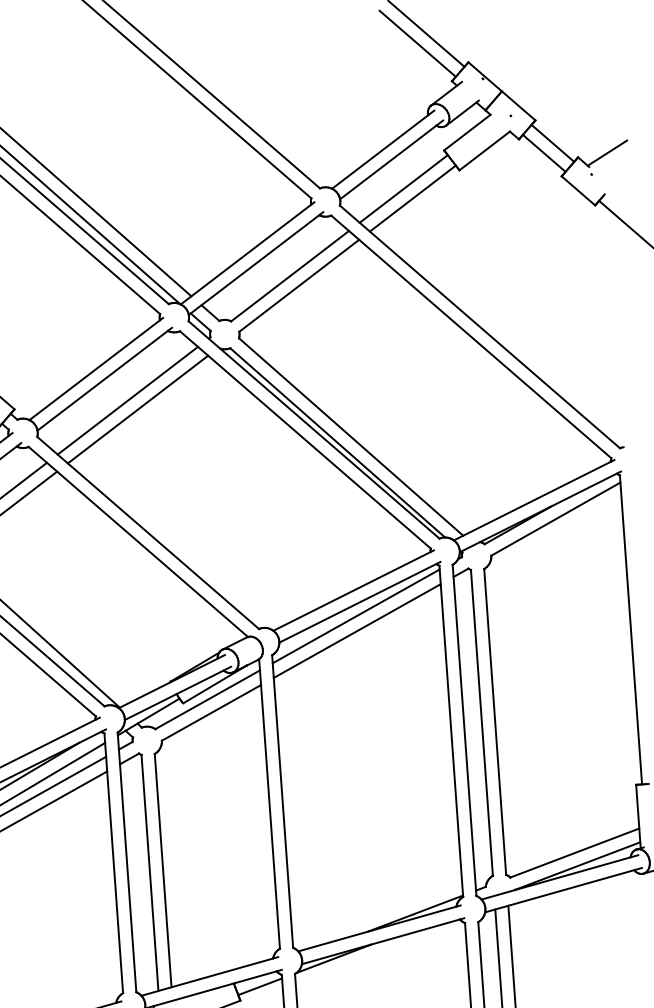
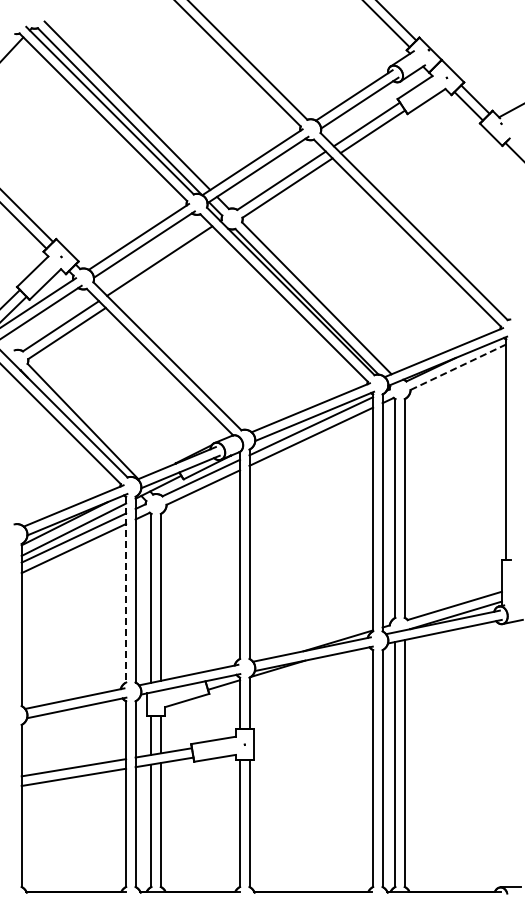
line: (137, 408) -> (166, 267), removed
line: (556, 519) -> (458, 367), solid -> dashed
line: (114, 863) -> (126, 589), solid -> dashed

